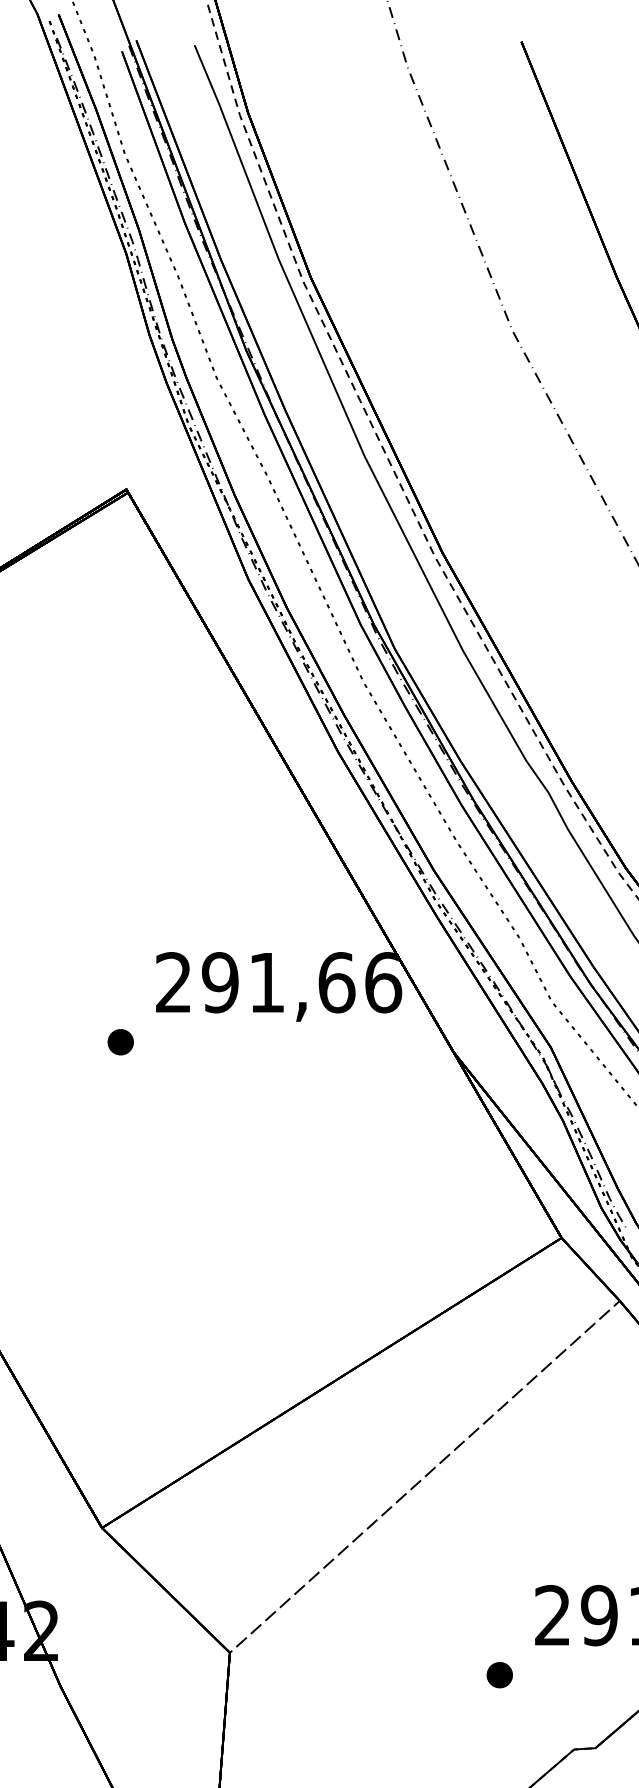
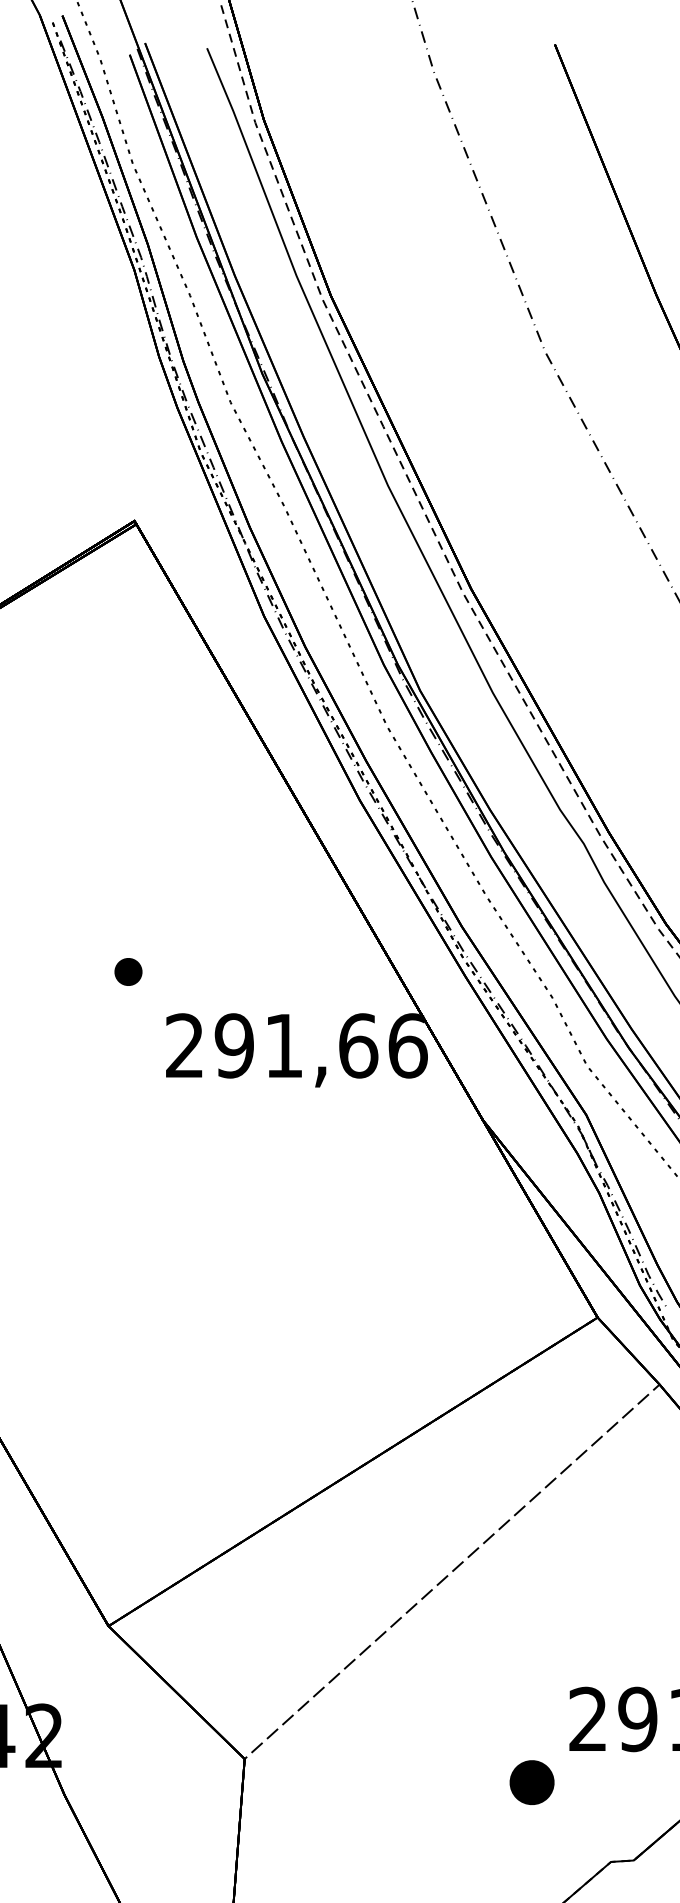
part: (120, 1042) -> (128, 972), moved
part: (499, 1675) -> (531, 1783), size x1.6

